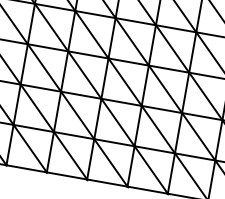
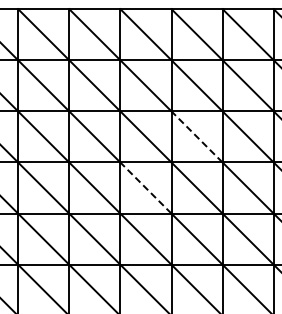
line: (172, 48) -> (196, 136), solid -> dashed
line: (124, 81) -> (145, 187), solid -> dashed

